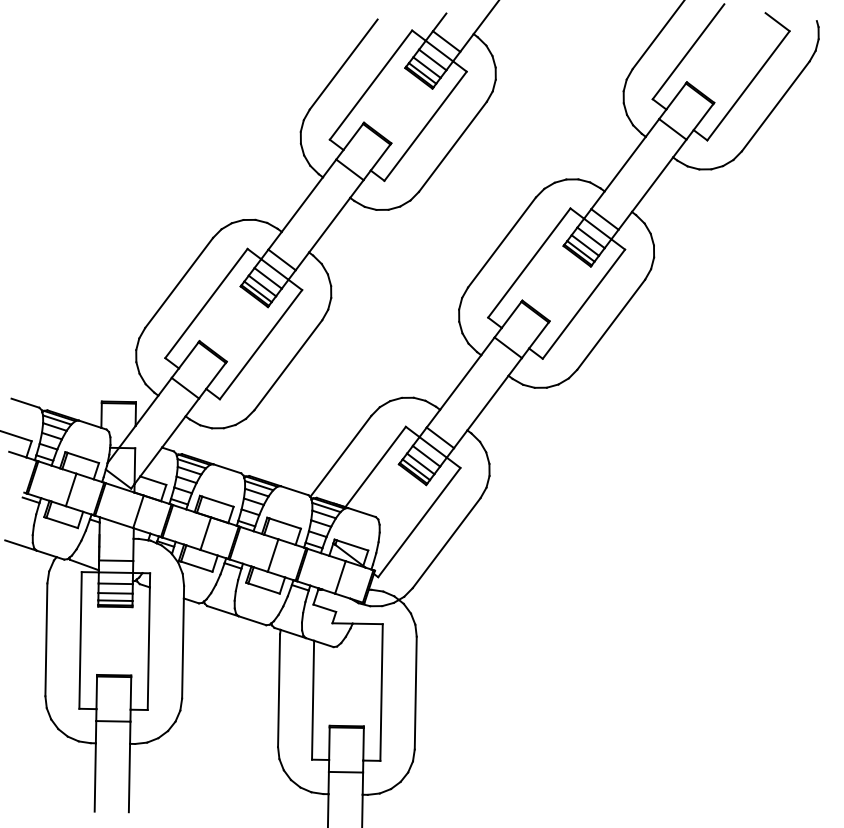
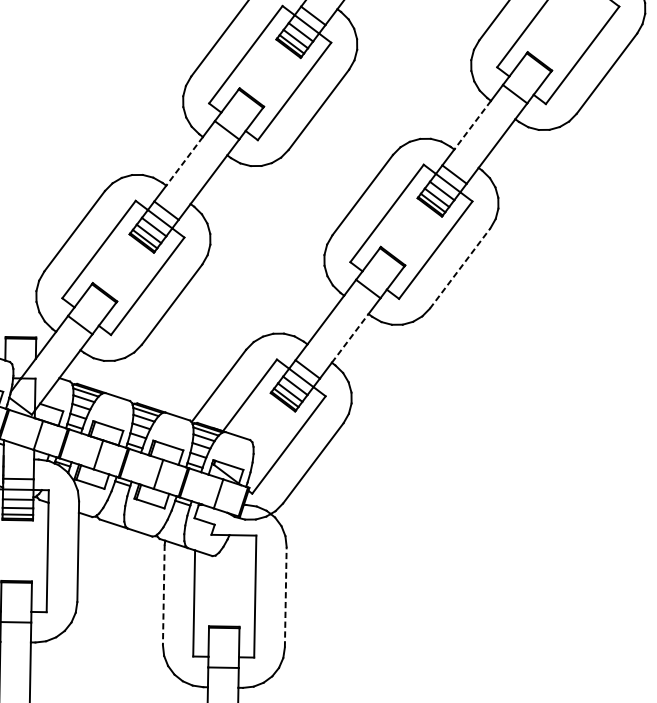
line: (624, 164) -> (471, 125), solid -> dashed
line: (302, 205) -> (184, 162), solid -> dashed
line: (611, 324) -> (460, 268), solid -> dashed
line: (488, 402) -> (350, 337), solid -> dashed
line: (279, 691) -> (164, 595), solid -> dashed
line: (415, 692) -> (285, 596), solid -> dashed

